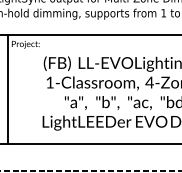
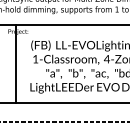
line: (7, 89) -> (15, 64), moved

